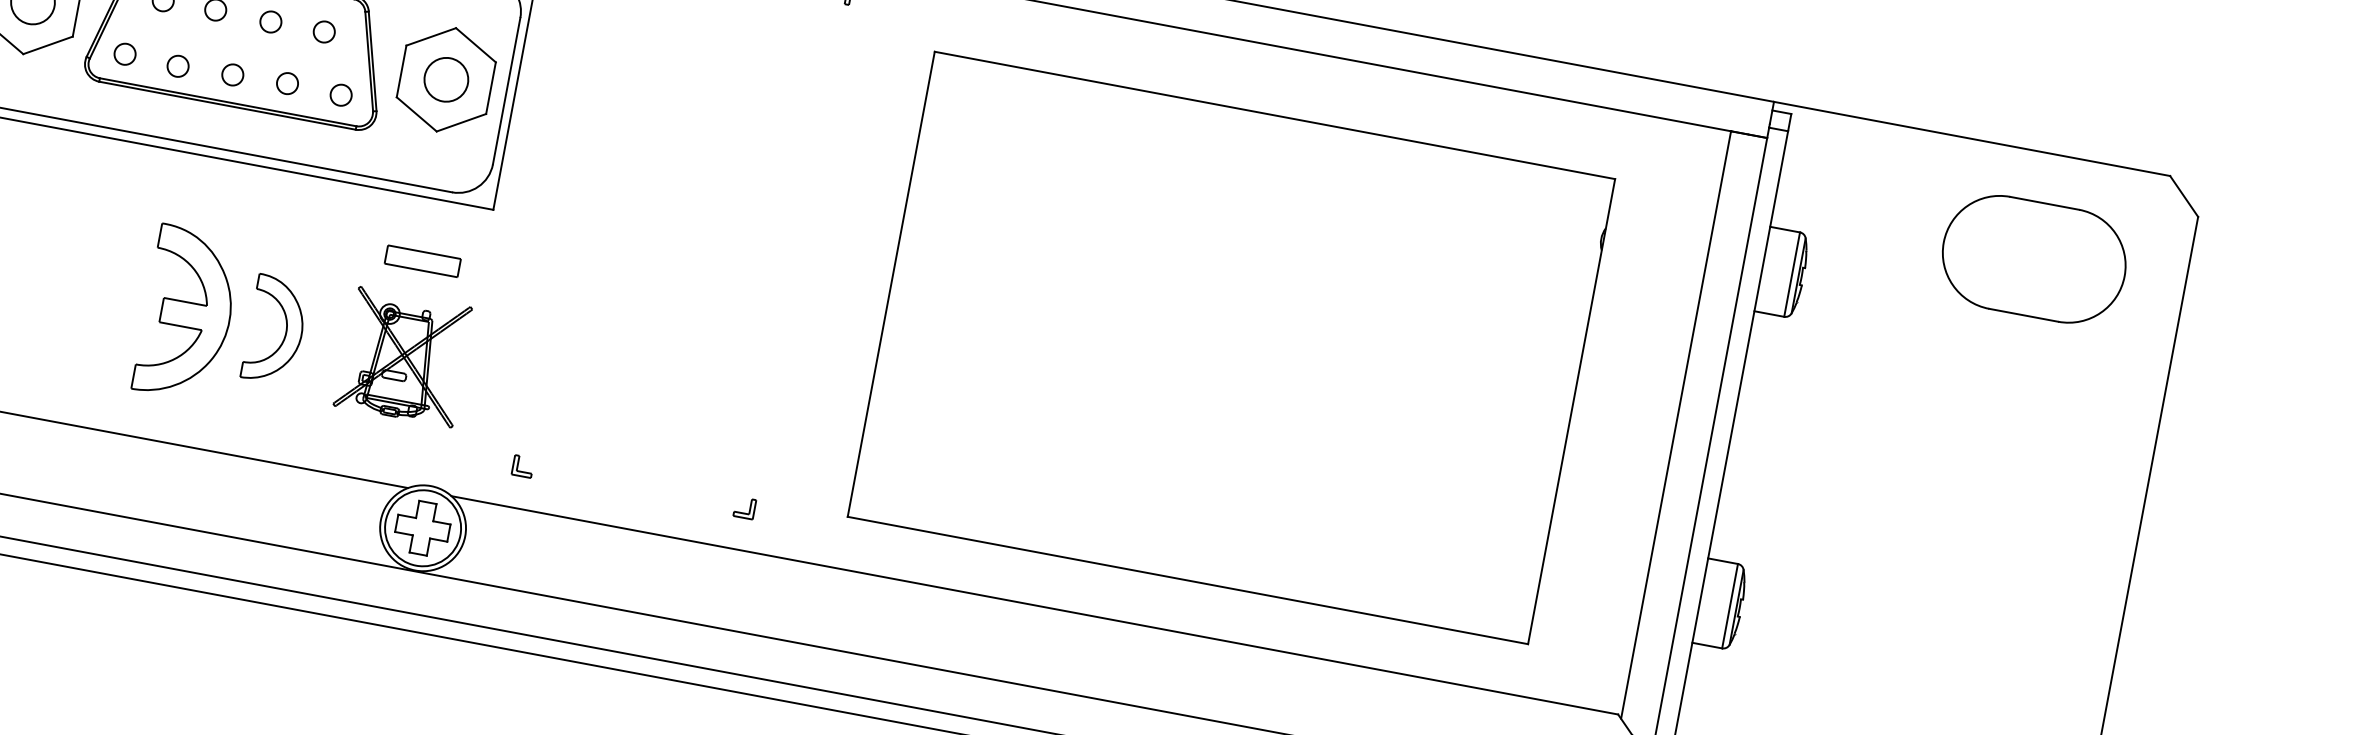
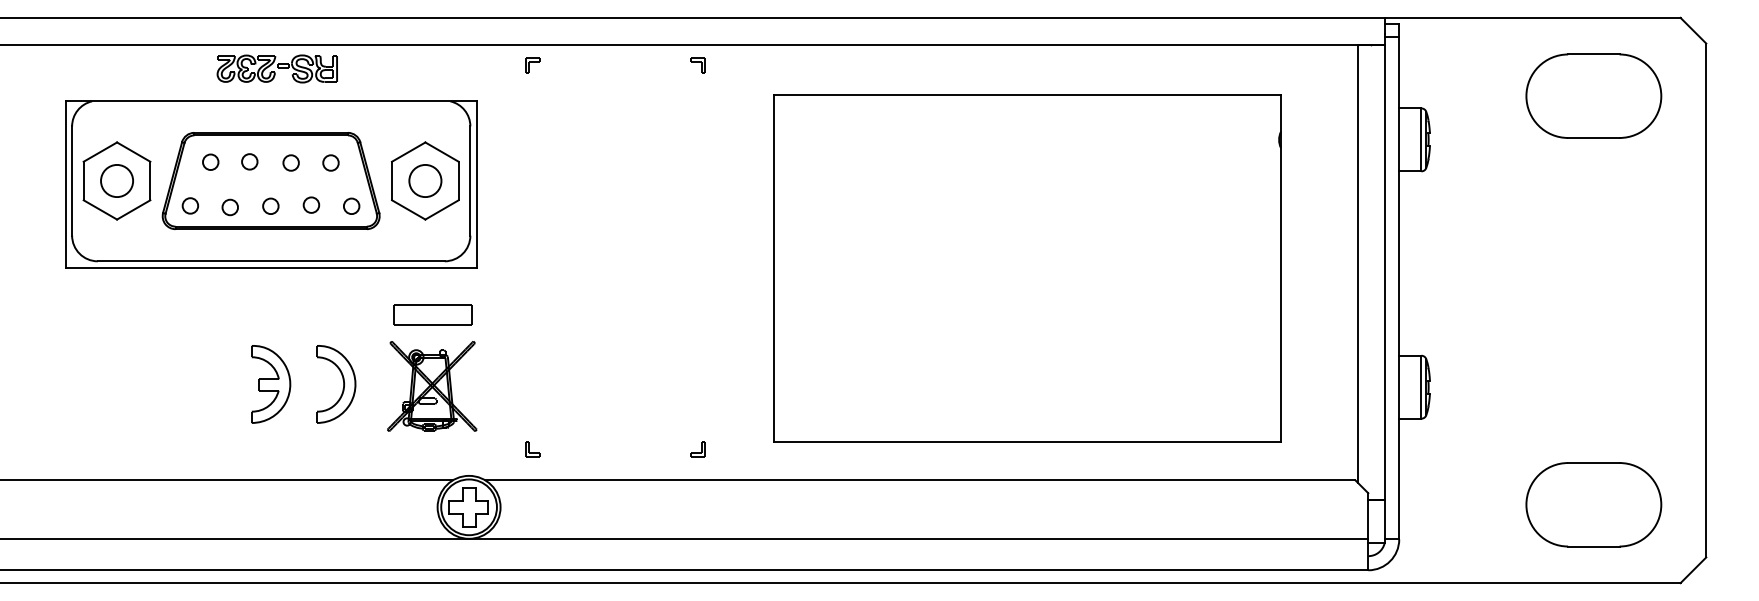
part: (422, 260) -> (432, 314), size x1.43
part: (188, 314) -> (271, 384), size x0.62

